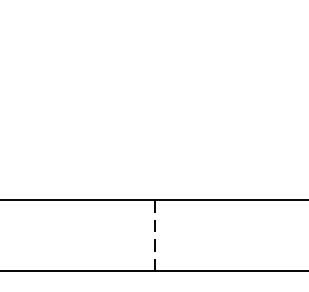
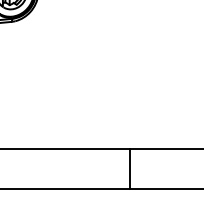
line: (155, 234) -> (130, 168), dashed -> solid

